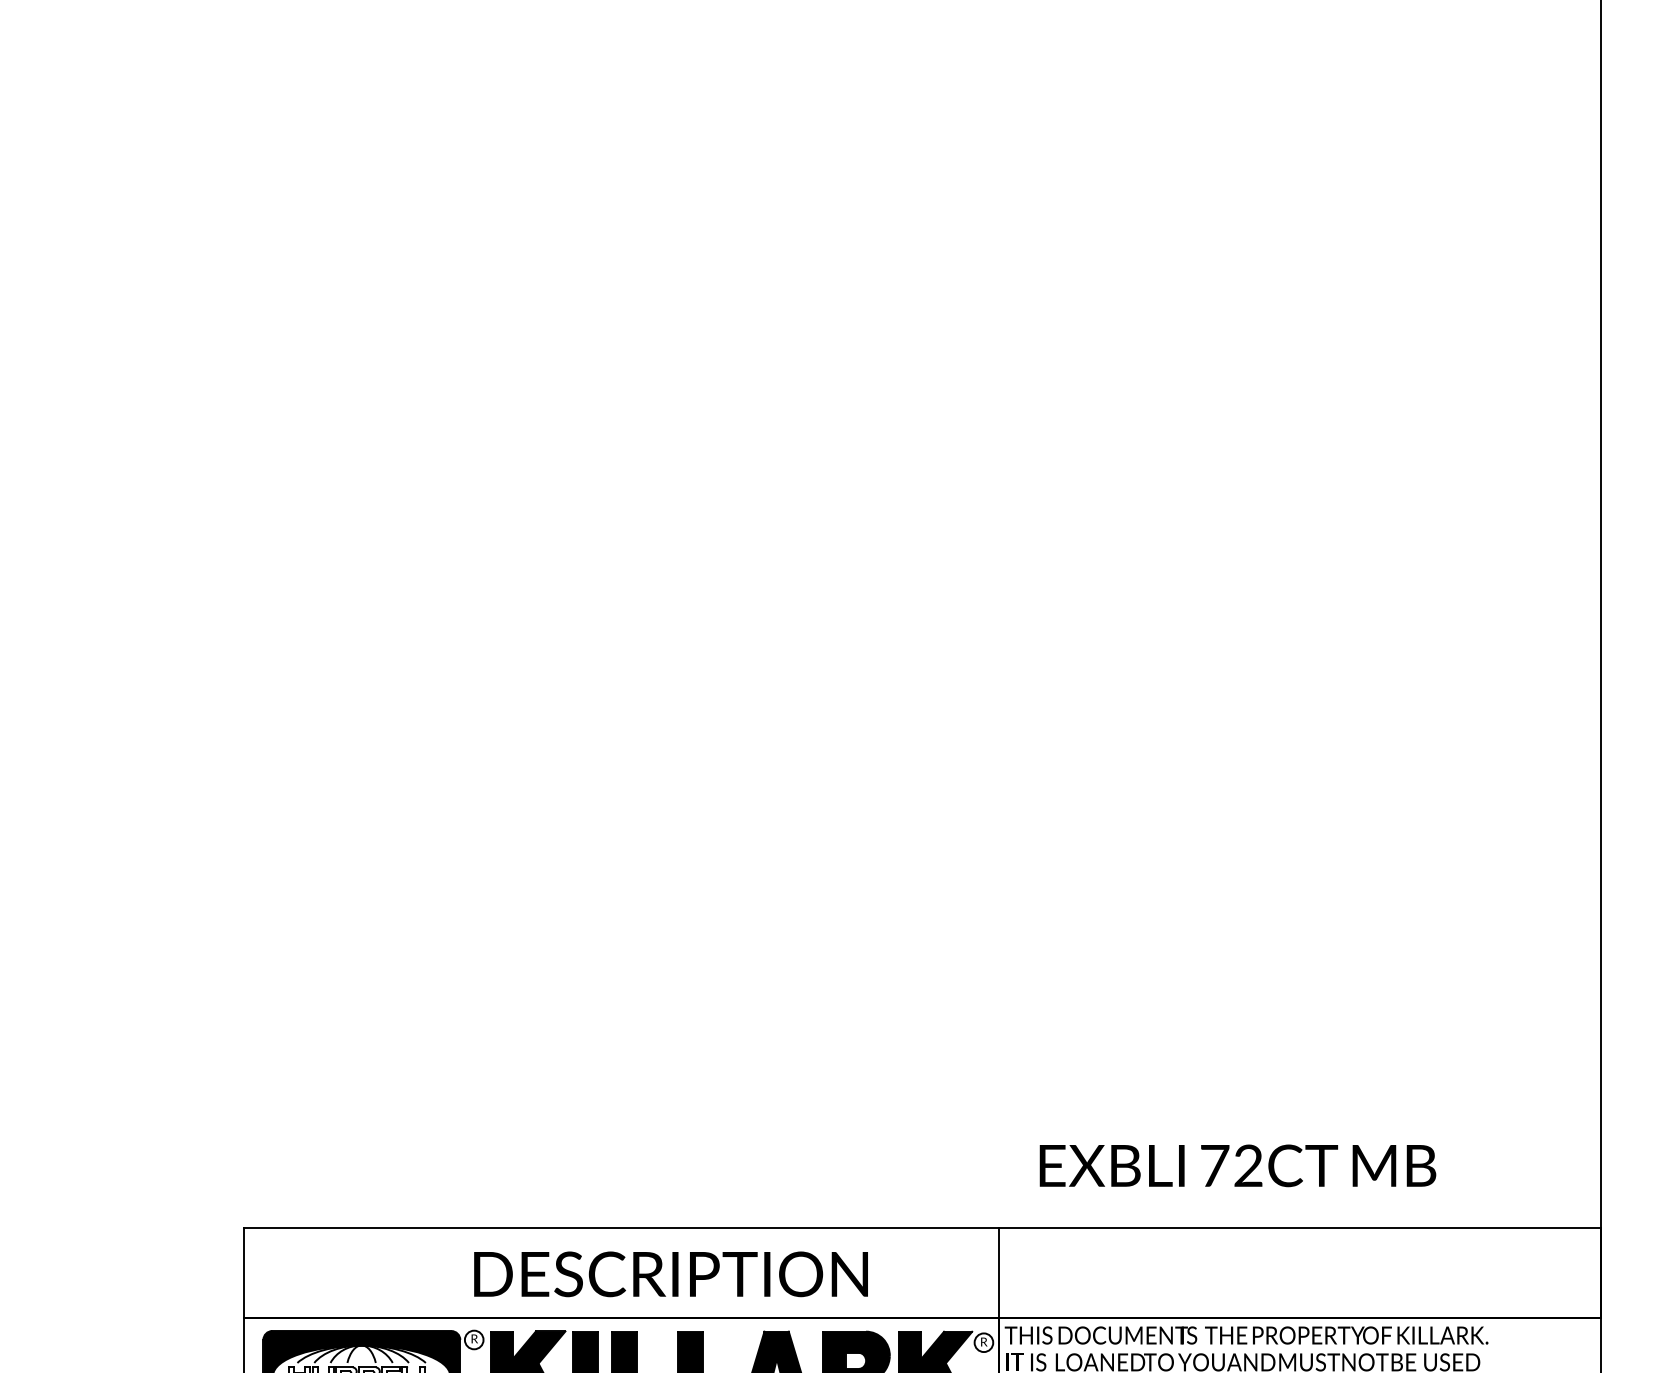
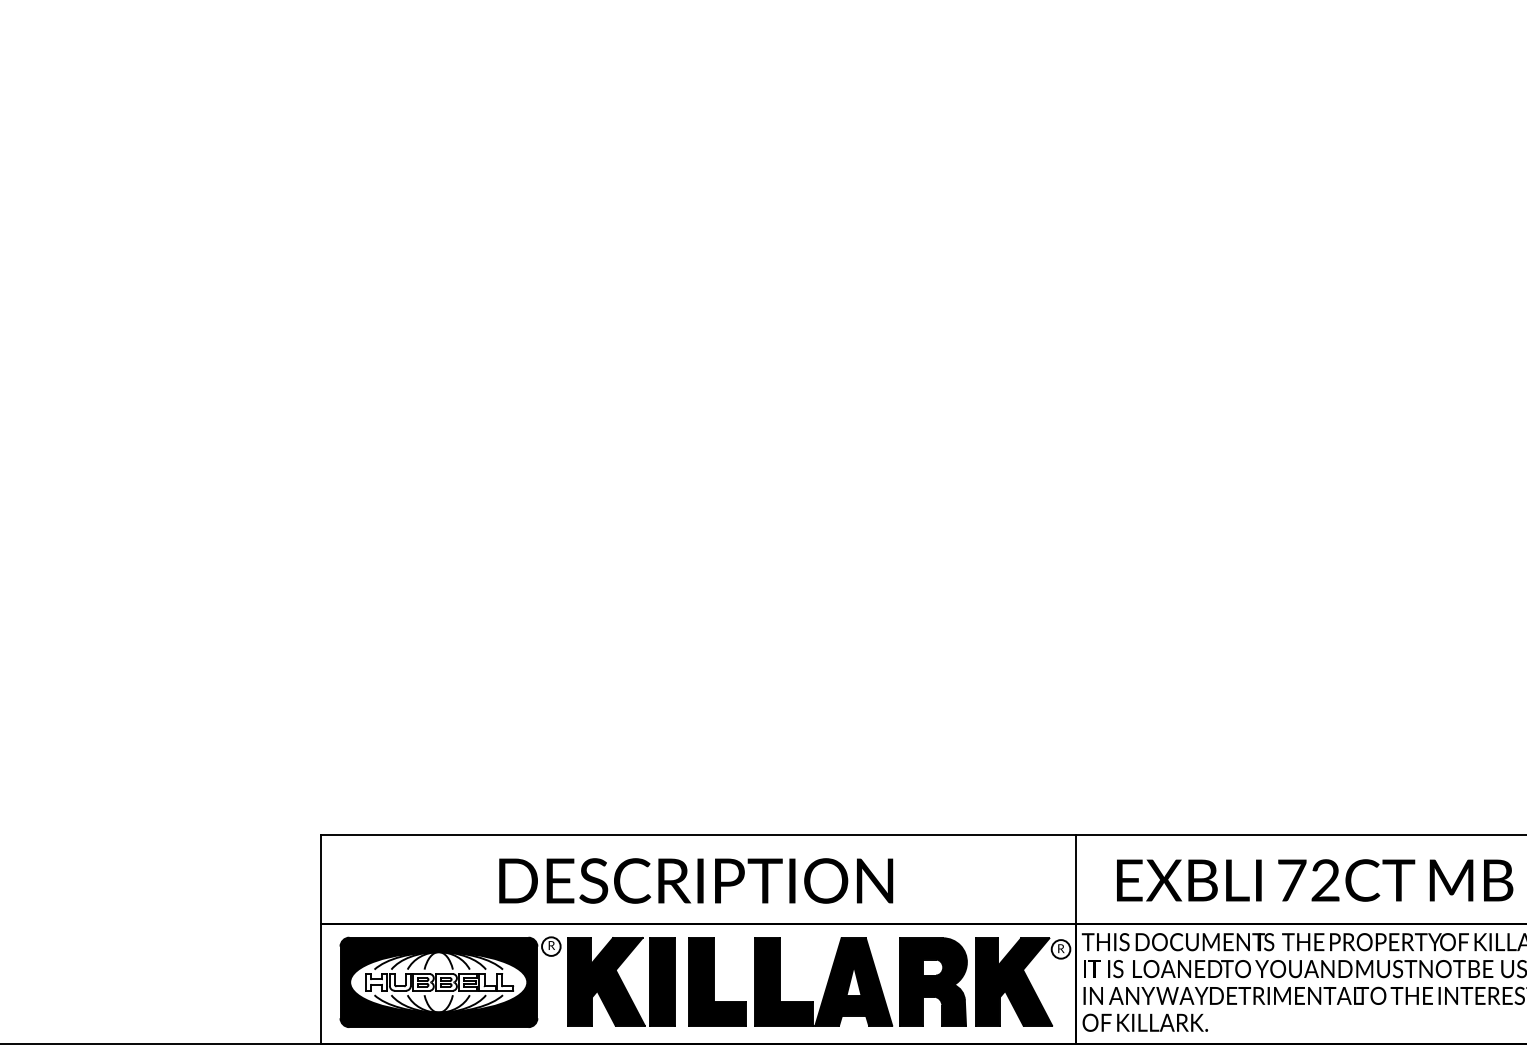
text: (1237, 1165) -> (1314, 880), moved
text: (670, 1274) -> (695, 881), moved

